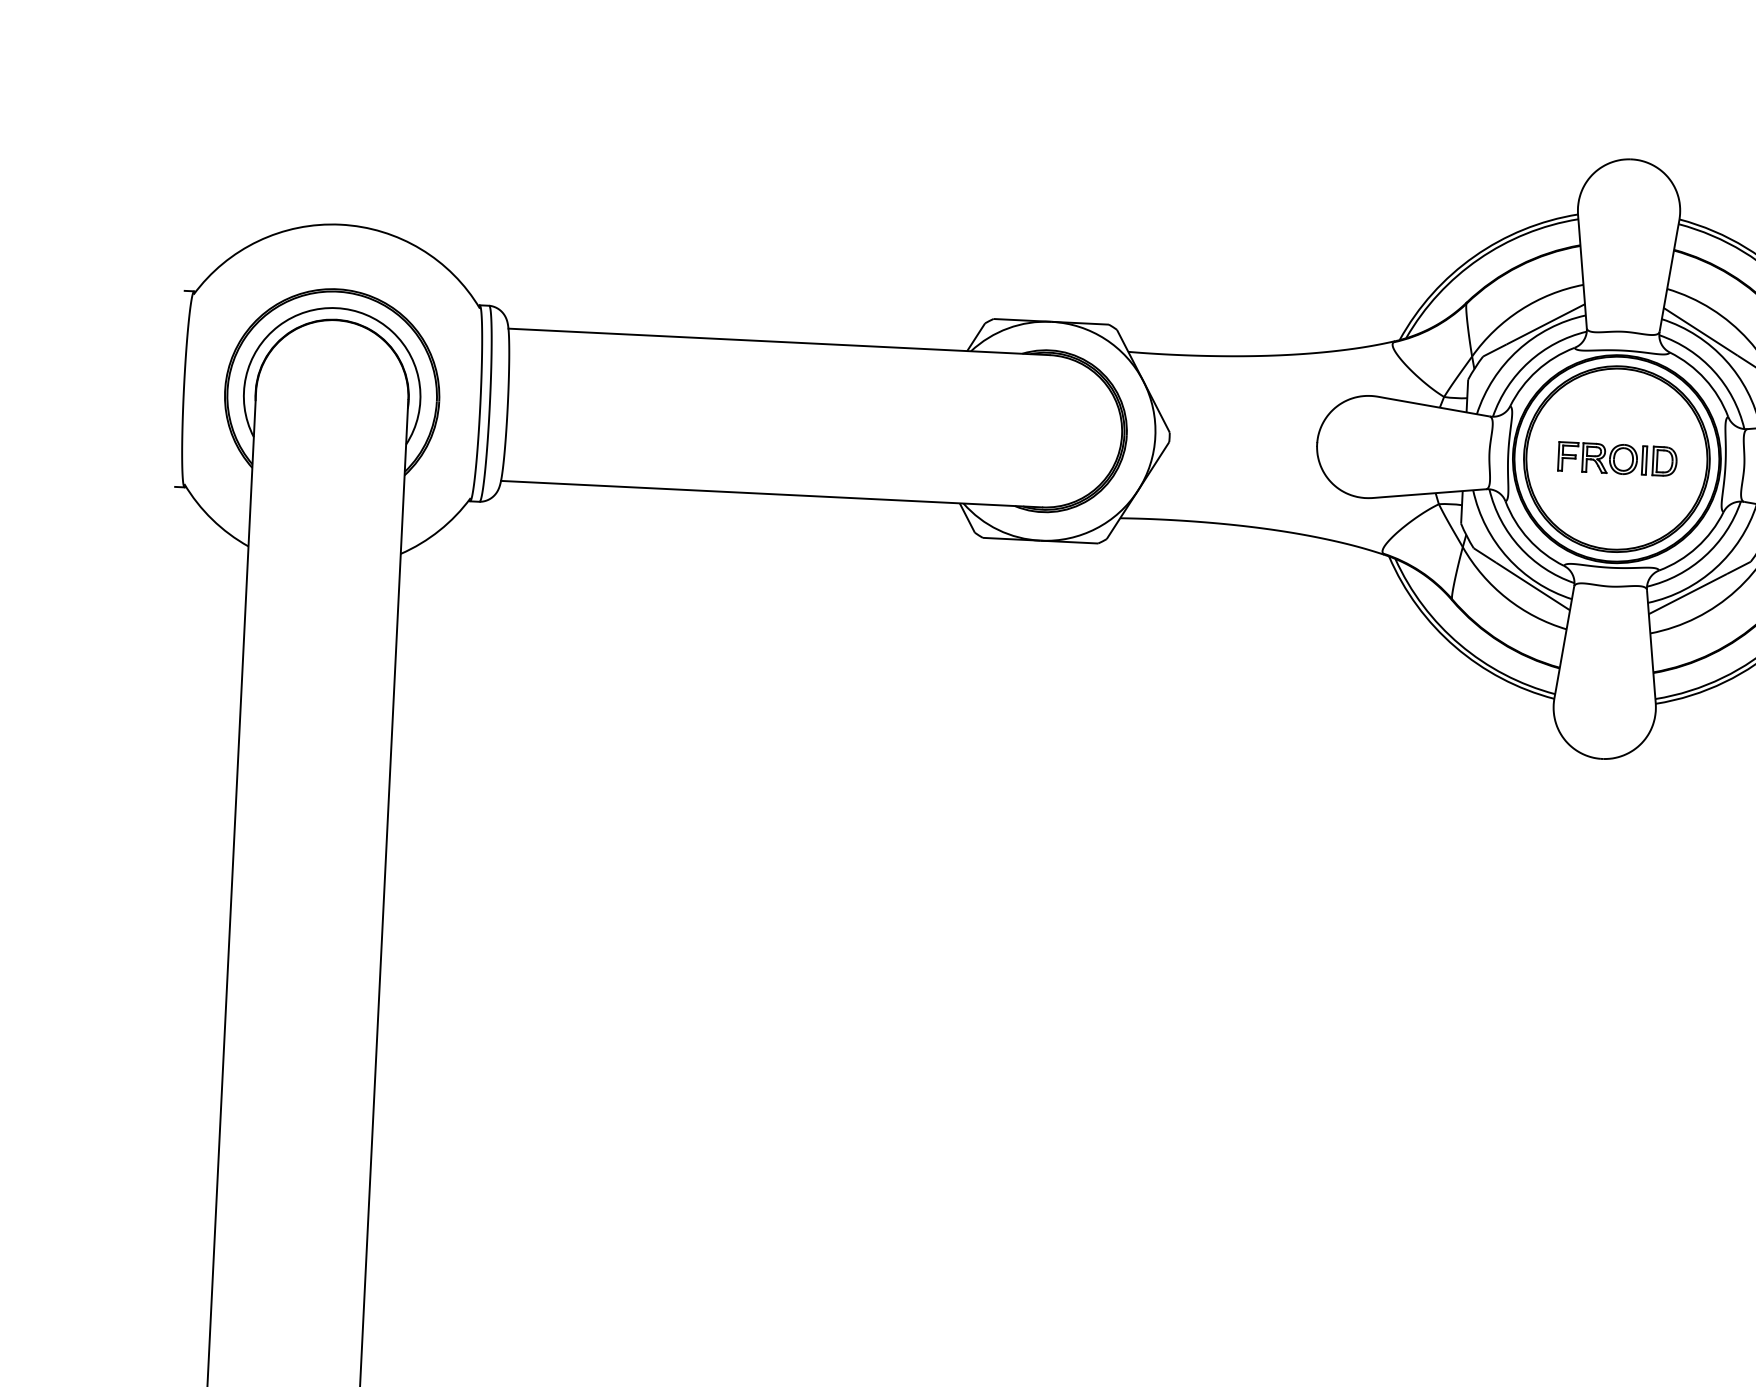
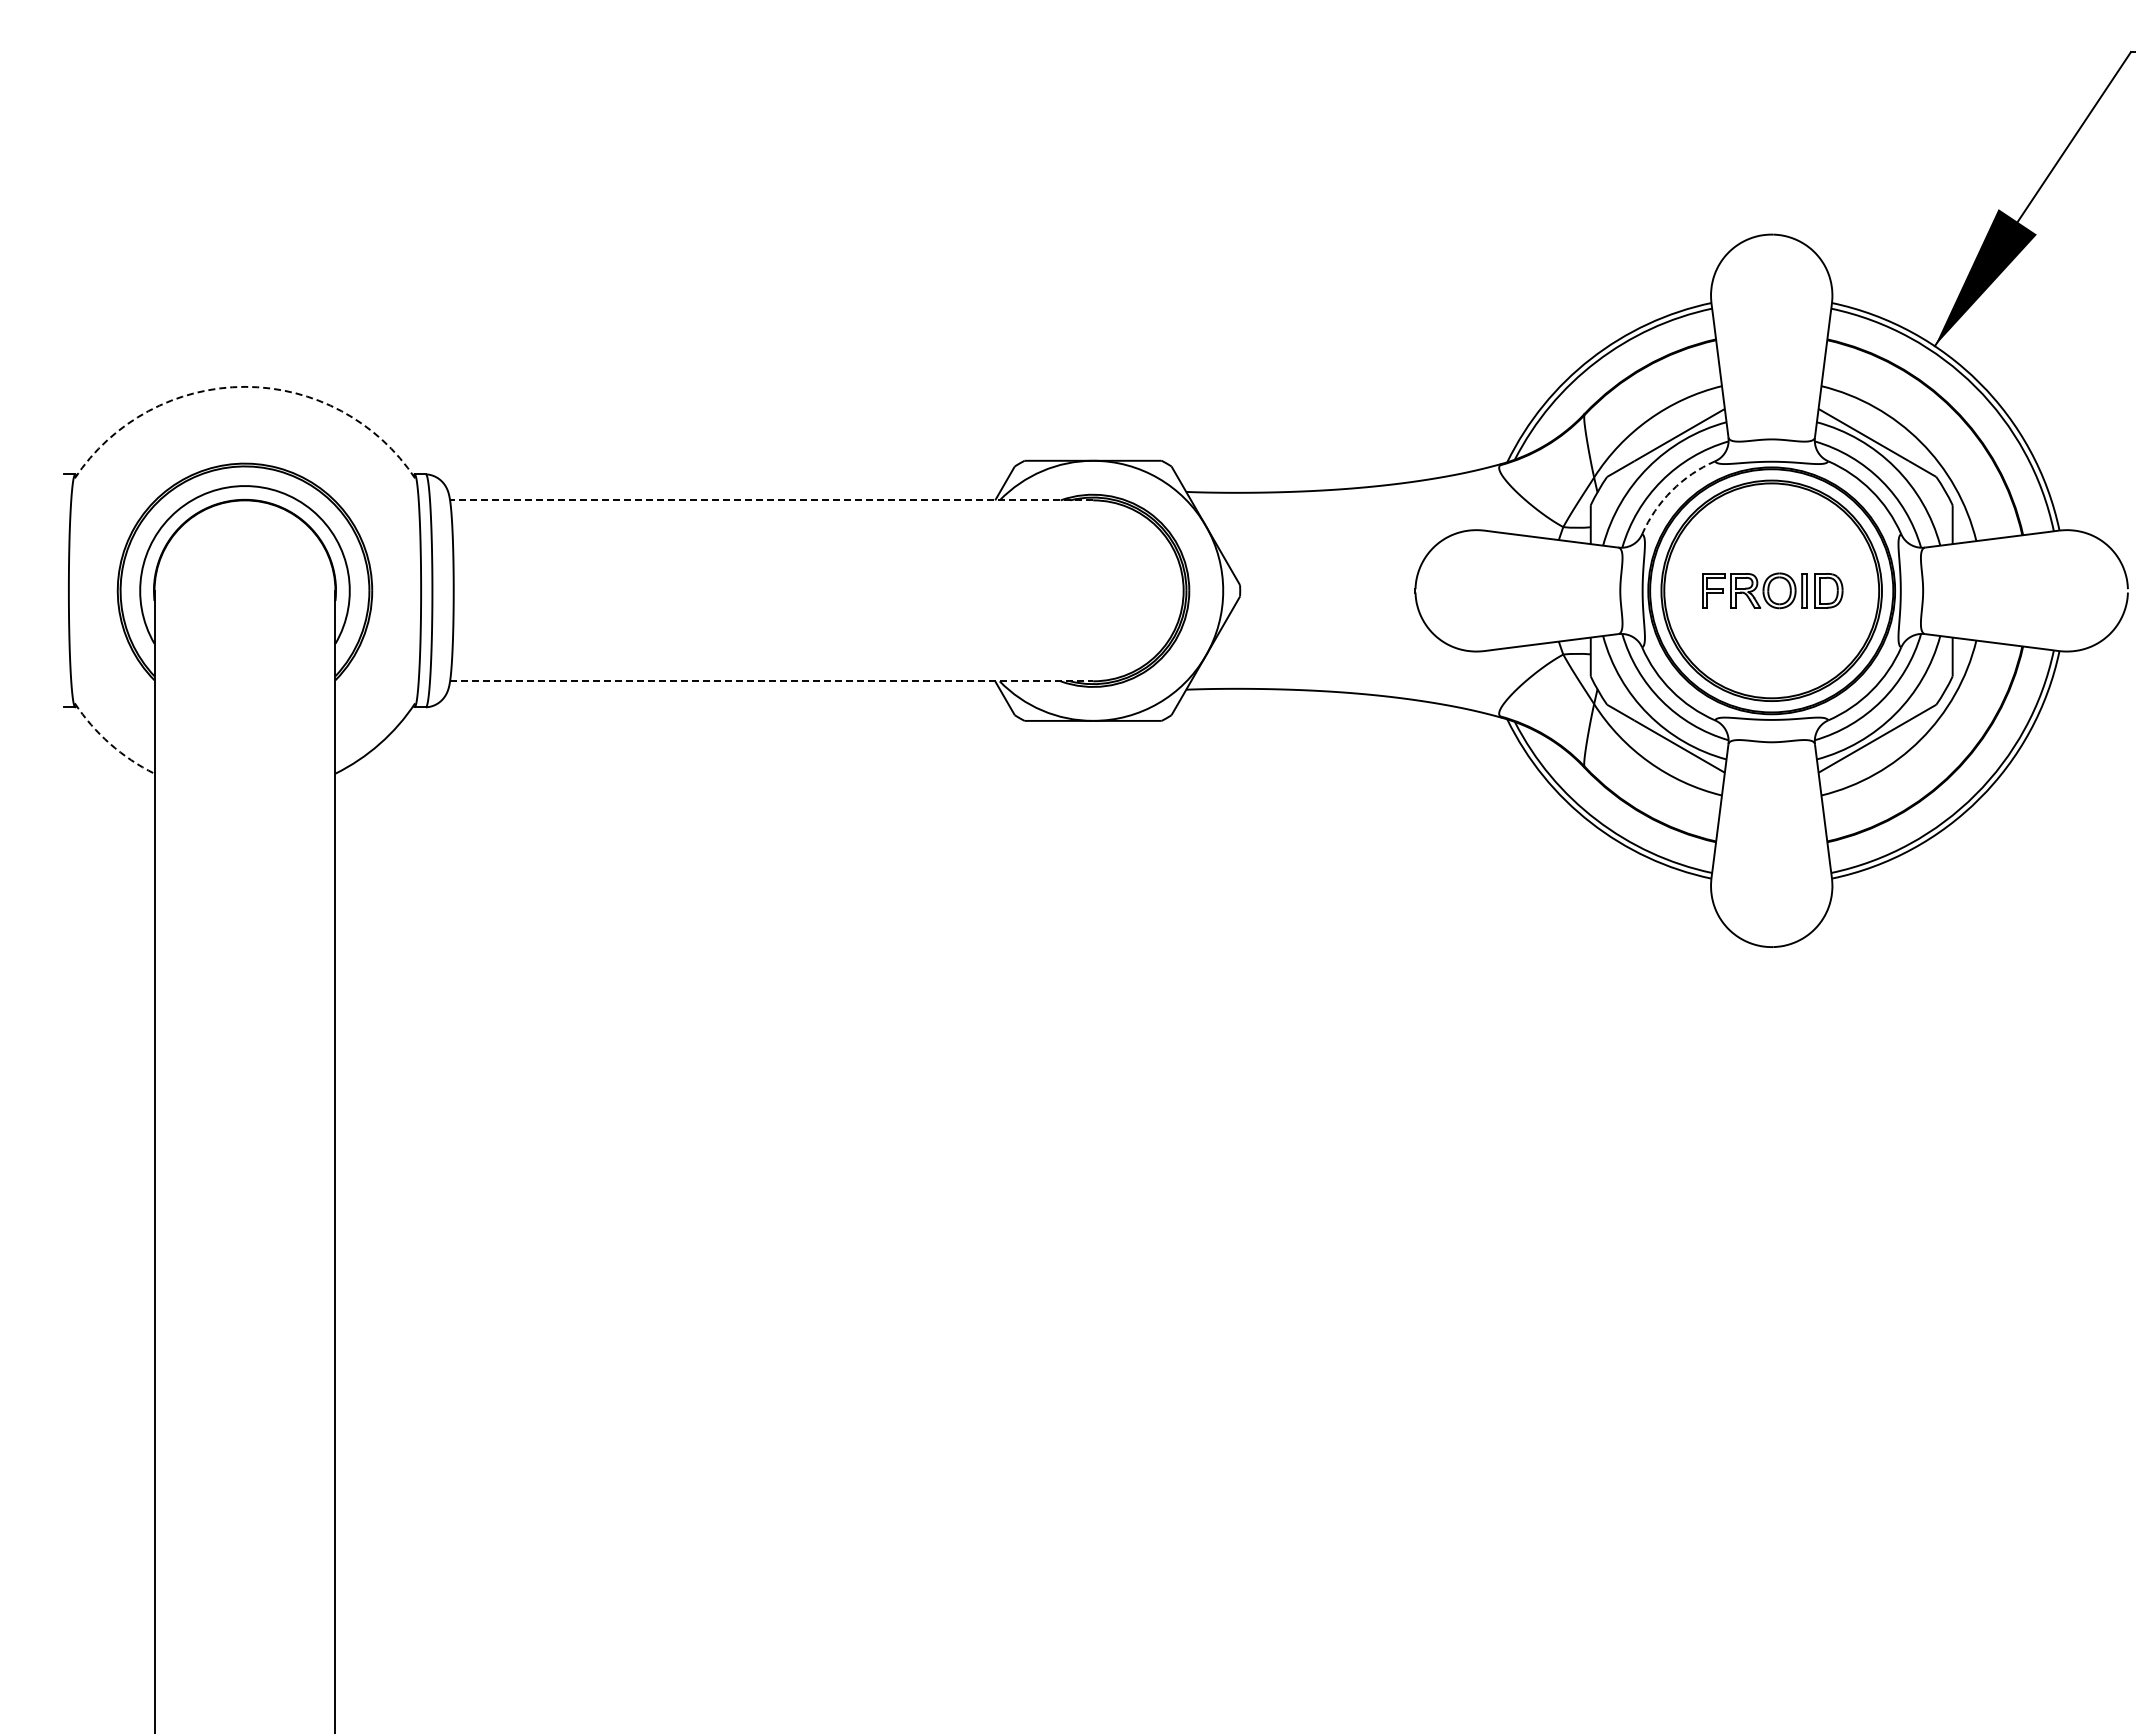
arc: (341, 224) -> (245, 386), solid -> dashed
line: (778, 341) -> (771, 500), solid -> dashed
arc: (1536, 370) -> (1671, 490), solid -> dashed
line: (771, 494) -> (771, 681), solid -> dashed
arc: (212, 519) -> (110, 743), solid -> dashed

